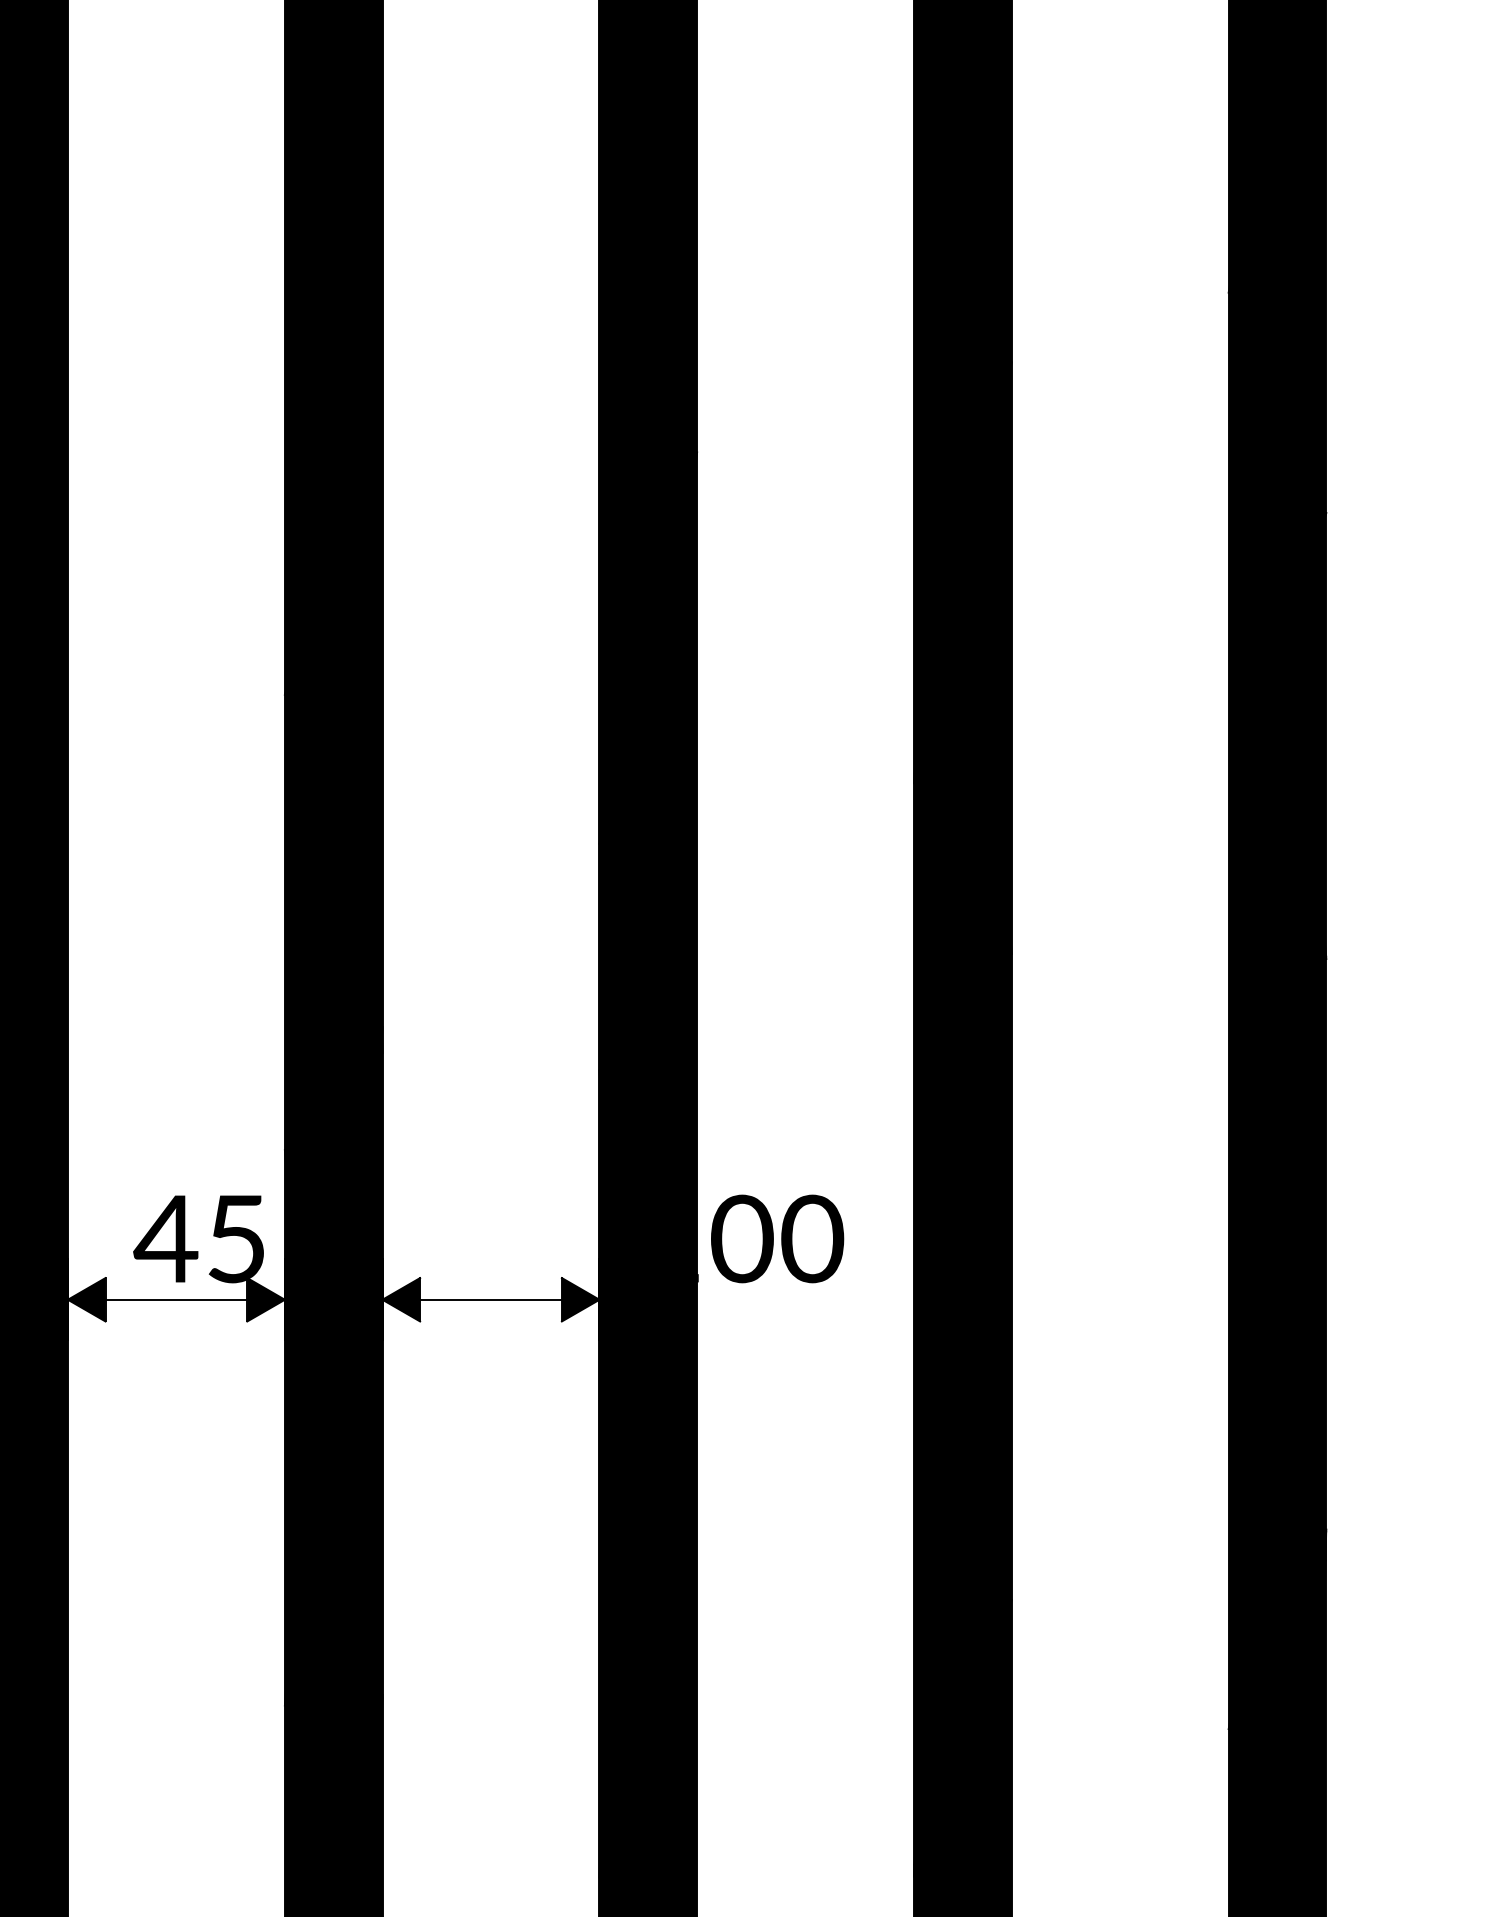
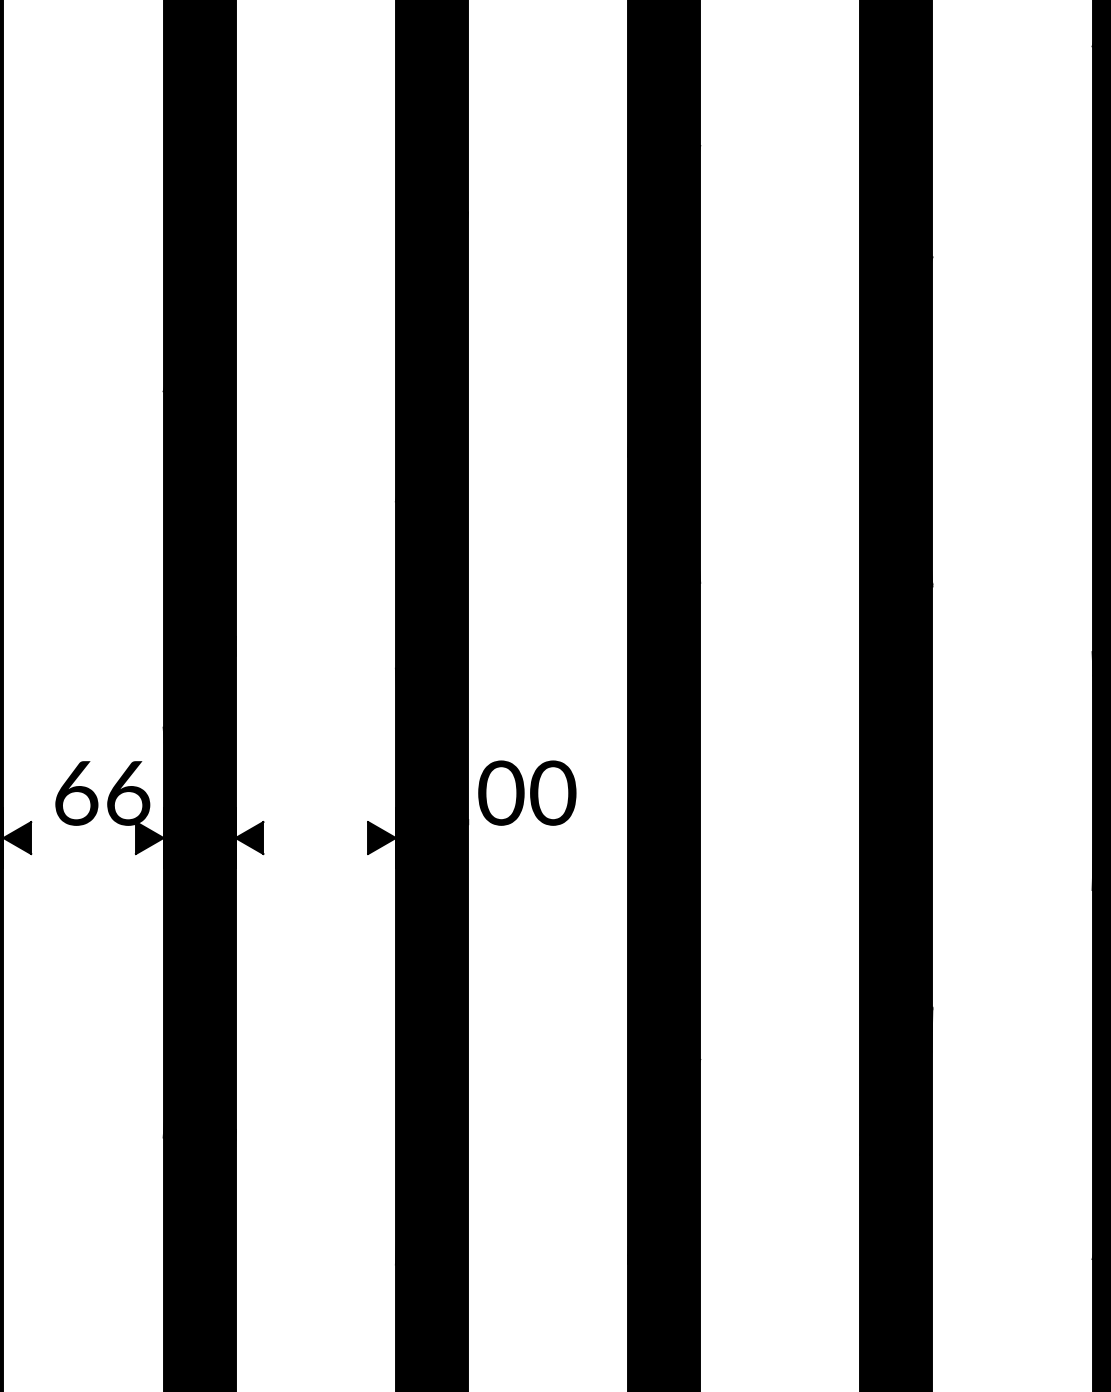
text: (199, 1239) -> (100, 793), 45 -> 66
line: (176, 1299) -> (83, 837), removed
line: (490, 1299) -> (315, 837), removed

